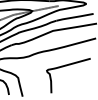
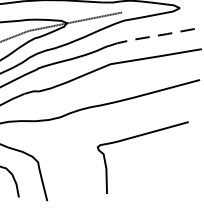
line: (74, 17) -> (155, 36), solid -> dashed

